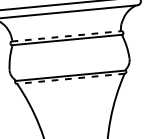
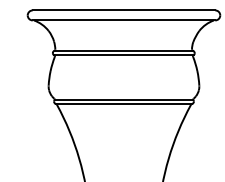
line: (67, 36) -> (124, 50), dashed -> solid
line: (71, 79) -> (124, 104), dashed -> solid

